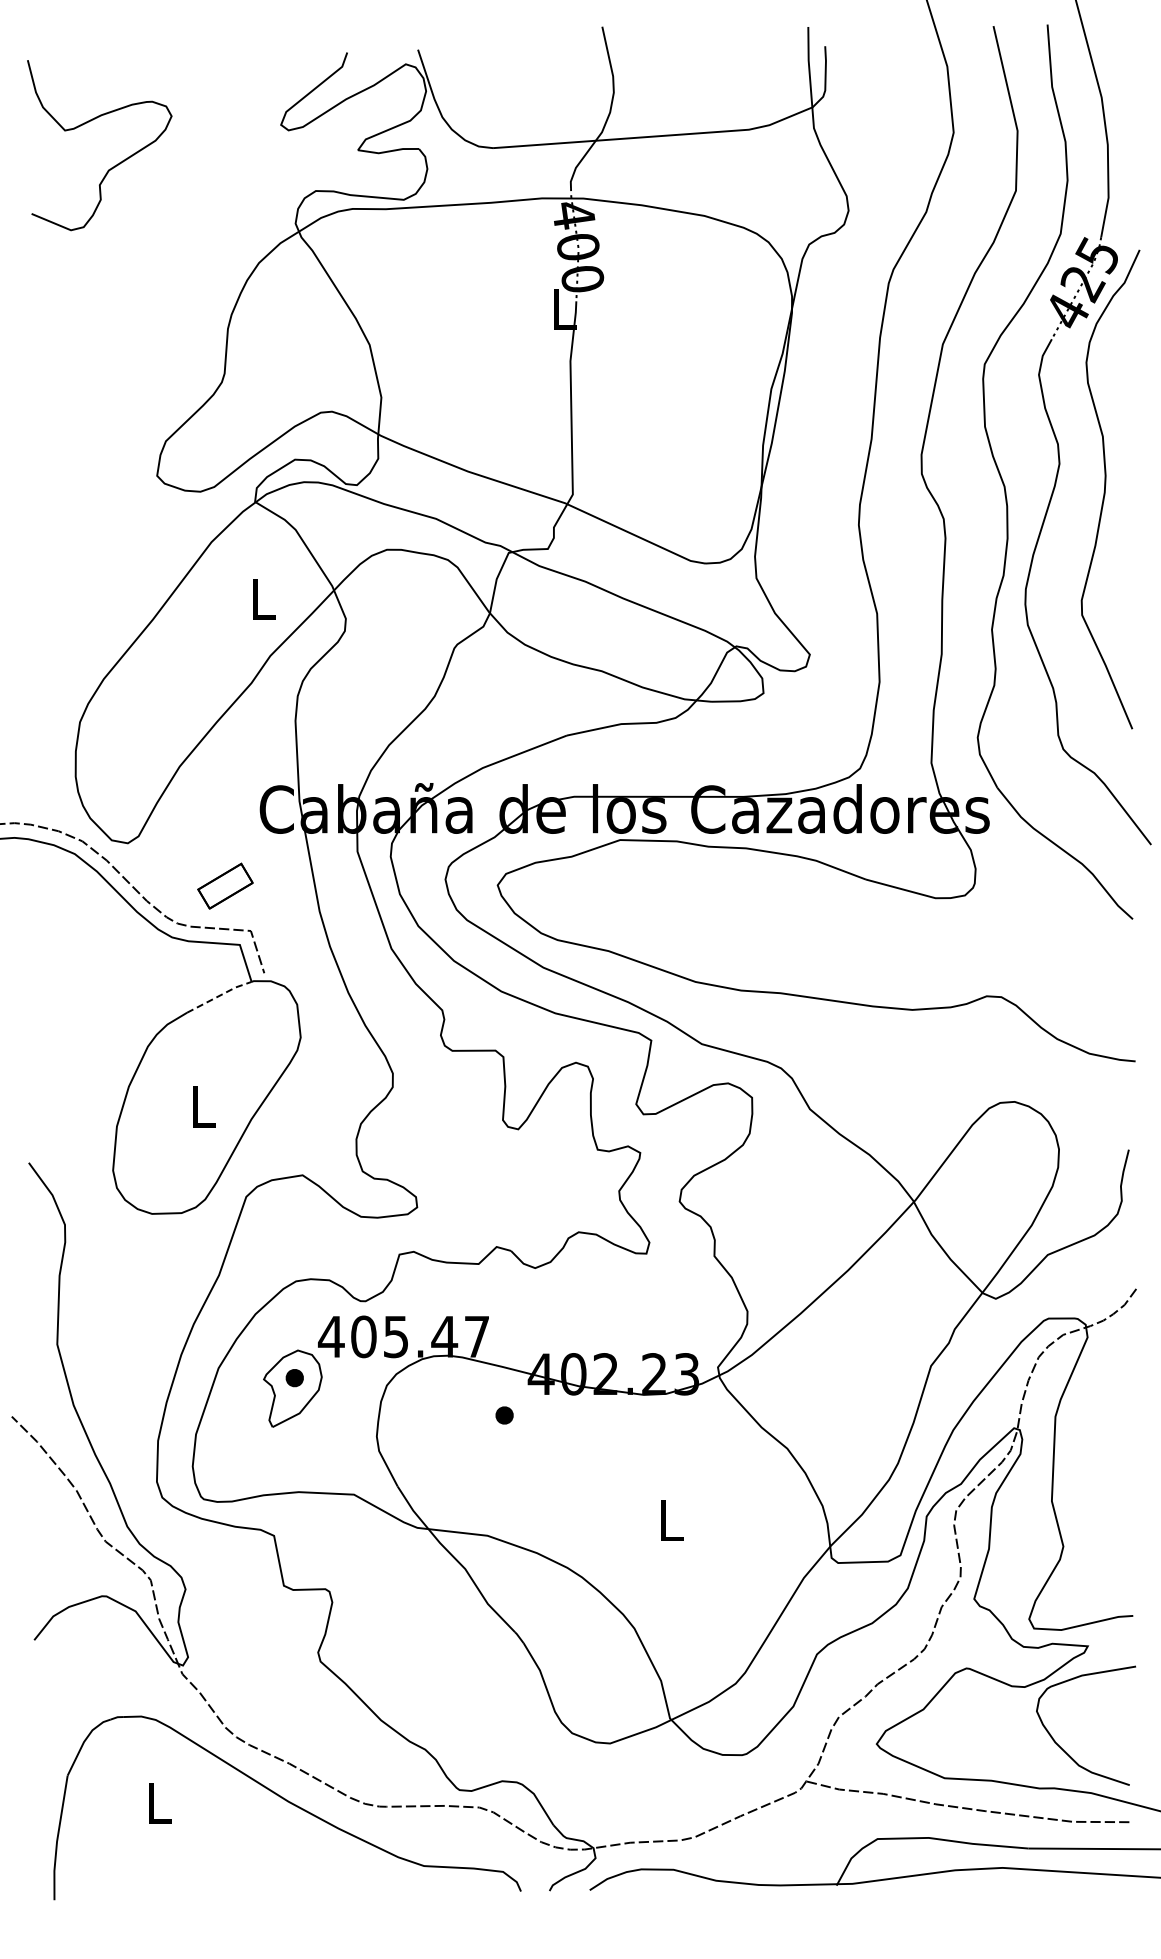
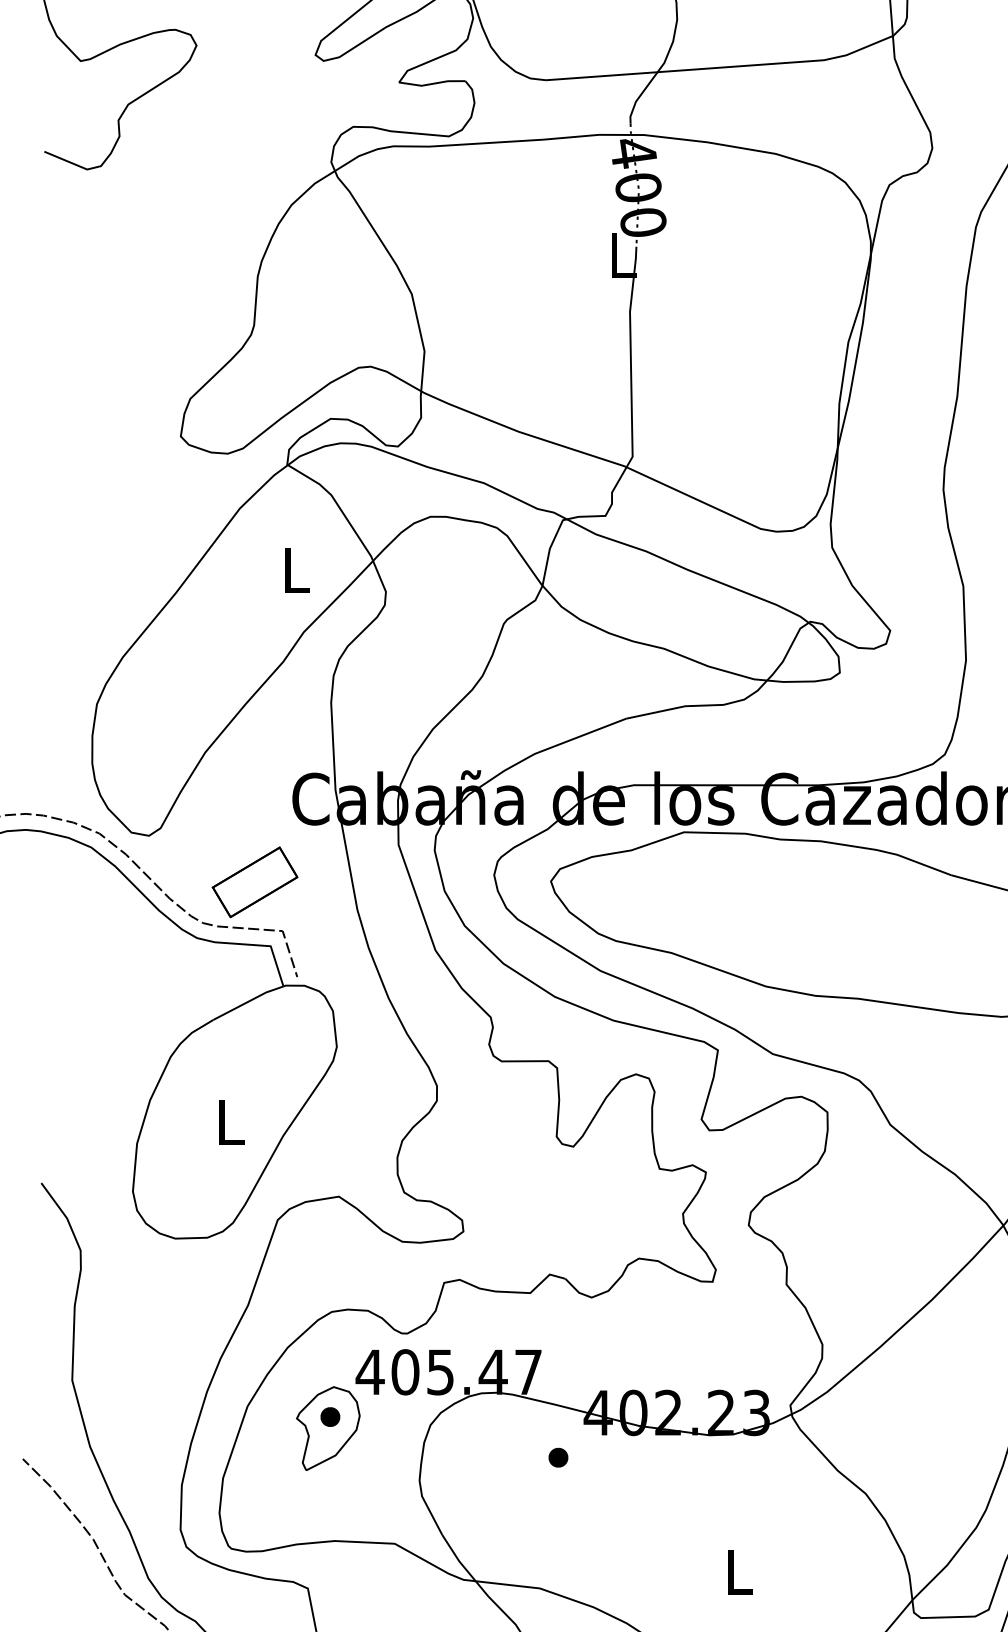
part: (225, 886) -> (255, 882), size x1.43
line: (219, 995) -> (248, 1001), dashed -> solid

